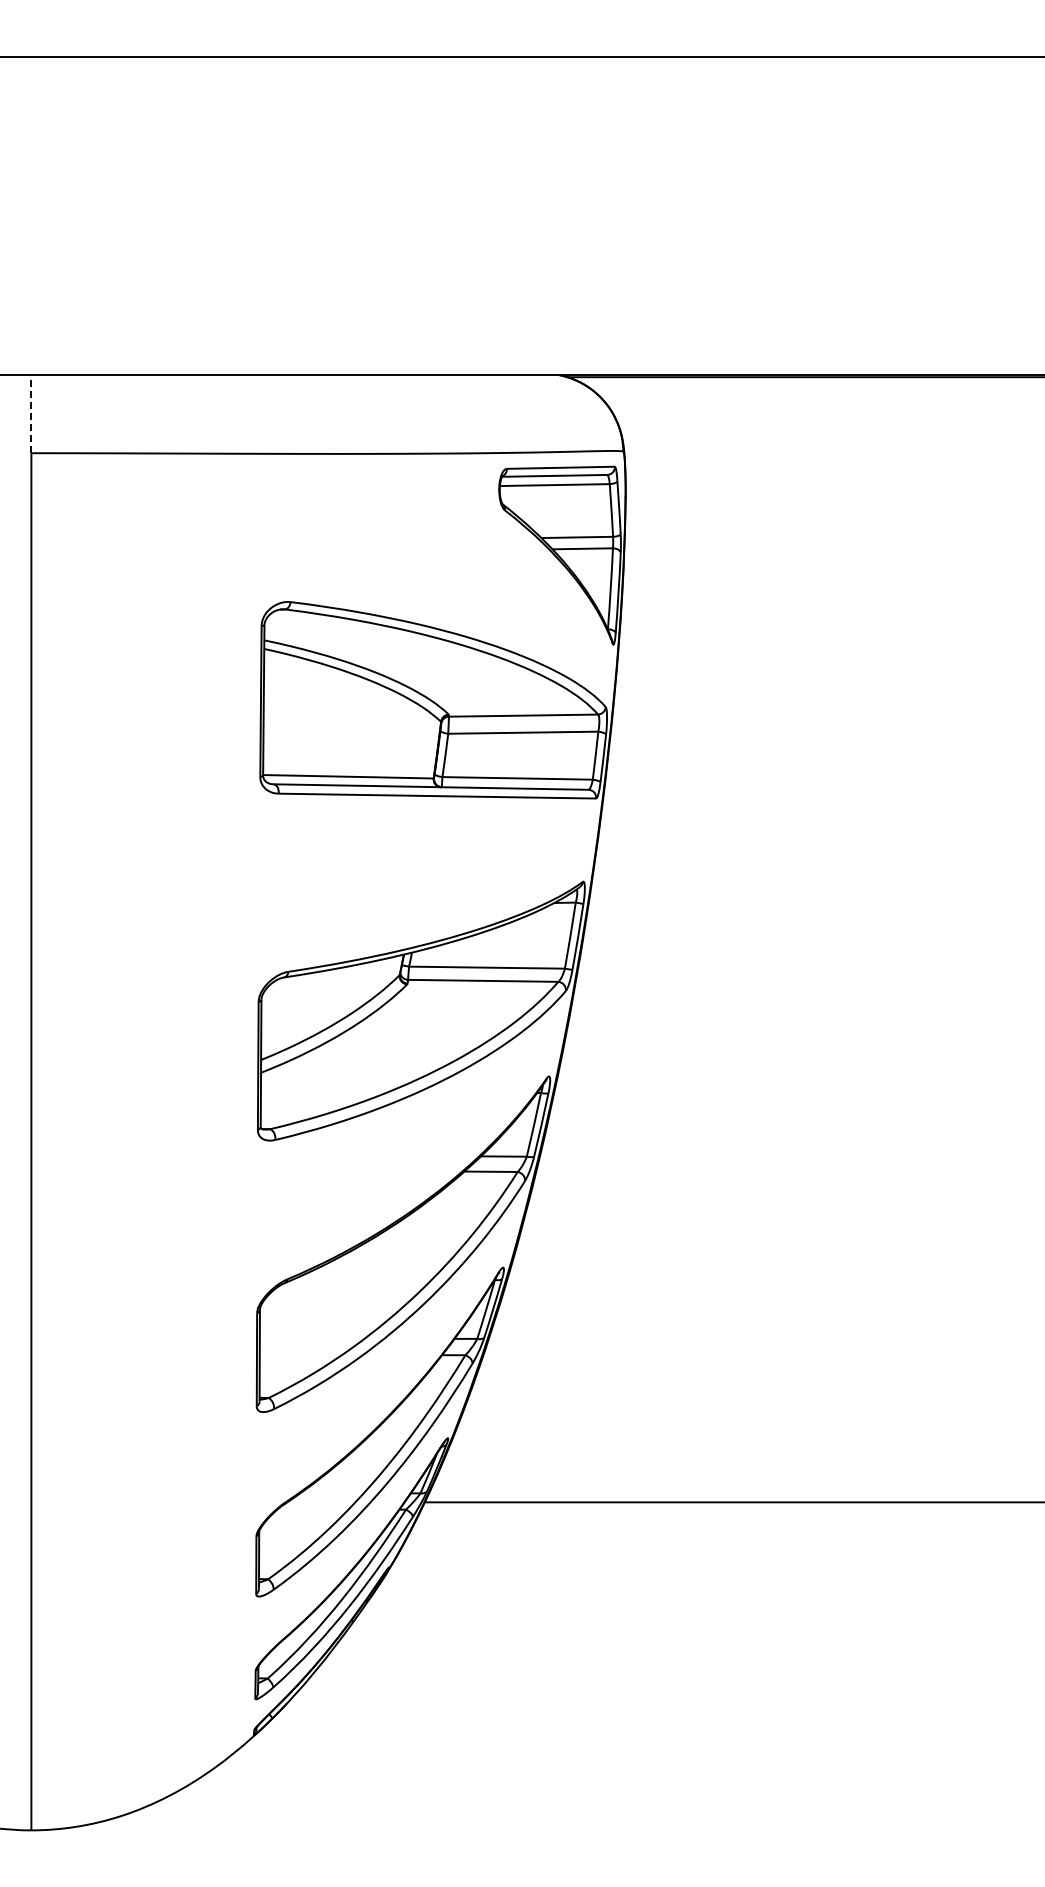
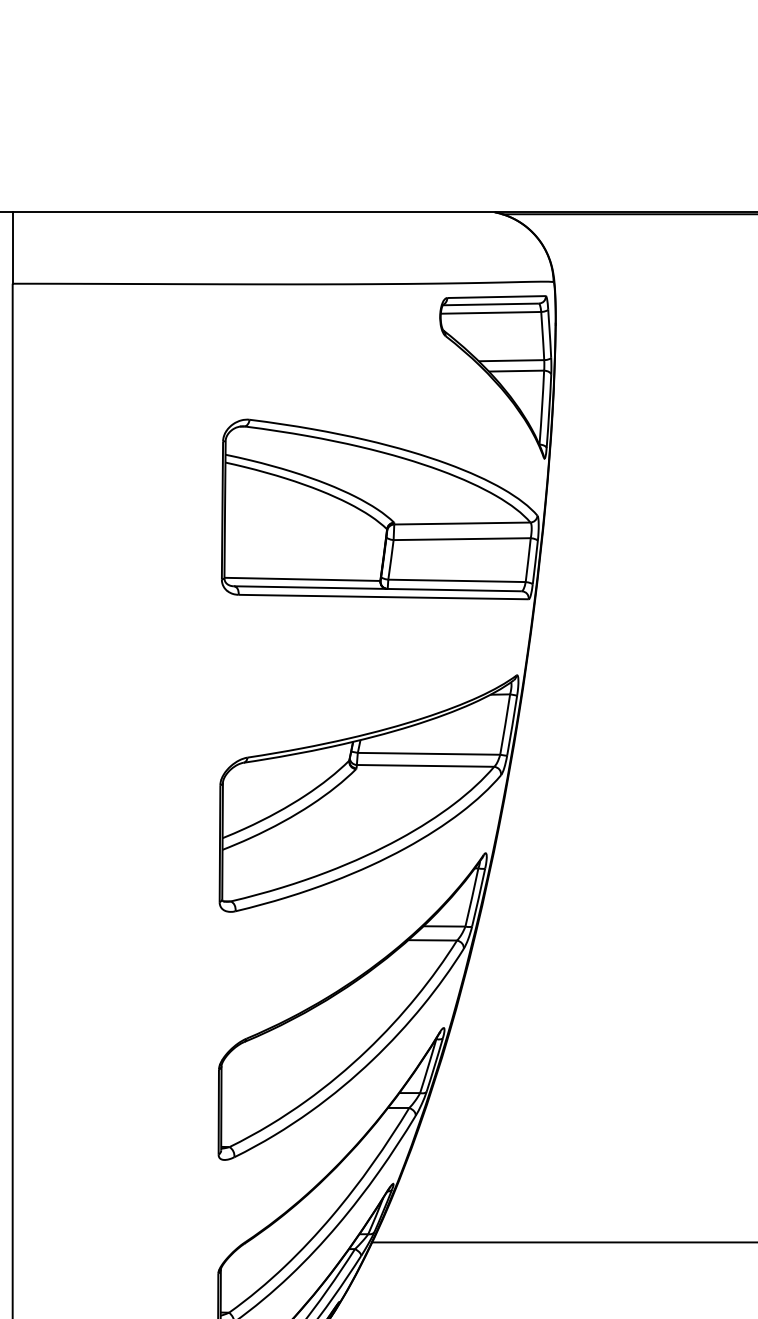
line: (31, 413) -> (12, 247), dashed -> solid

